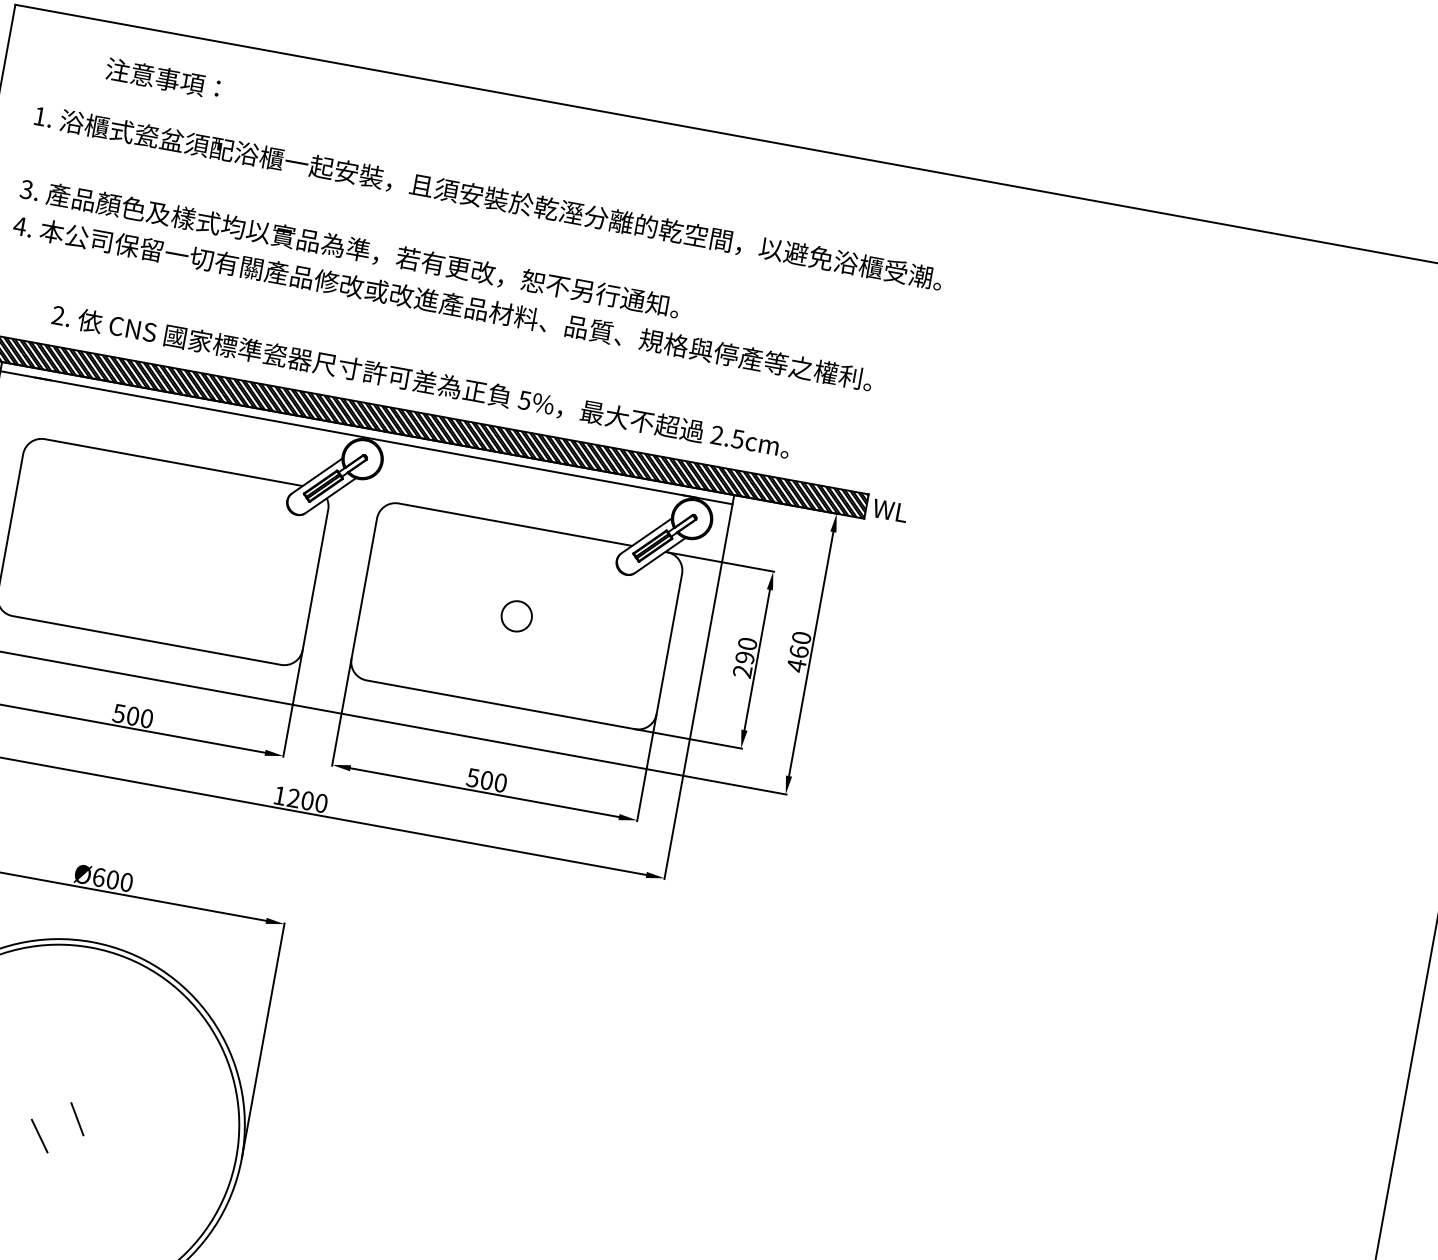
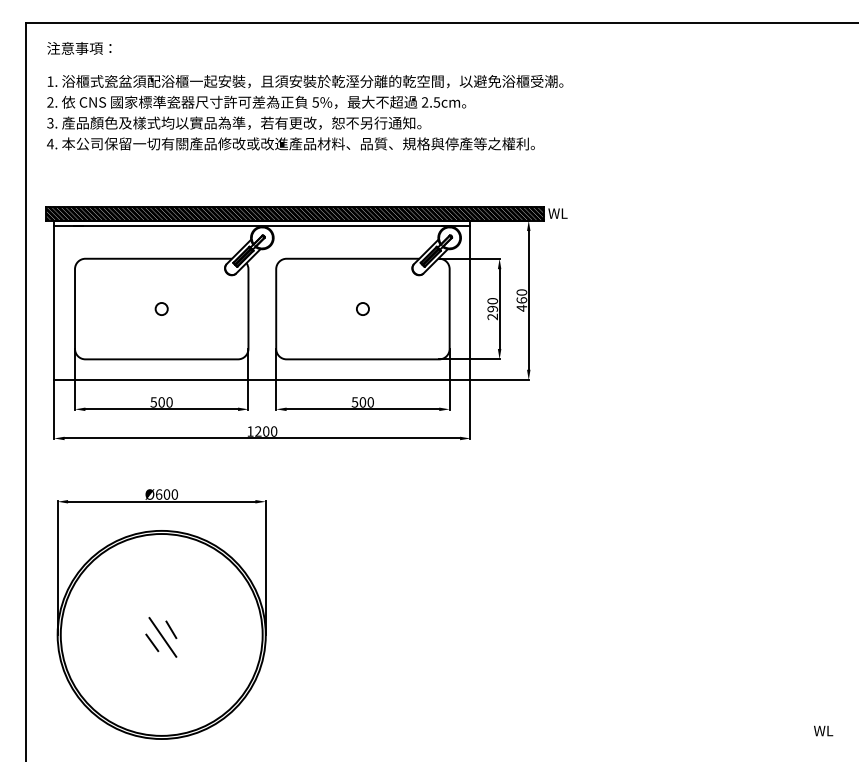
text: (163, 78) -> (79, 48), moved
text: (420, 379) -> (256, 101), moved
circle: (162, 550) -> (161, 308), added
circle: (516, 615) -> (362, 308), size x0.71
line: (59, 1129) -> (162, 637), added

